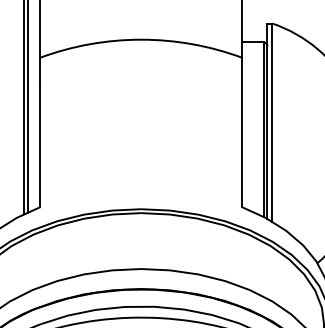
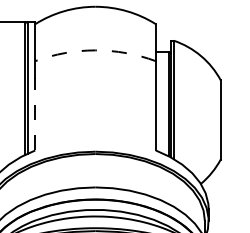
arc: (141, 39) -> (95, 50), solid -> dashed
line: (40, 145) -> (35, 113), solid -> dashed

